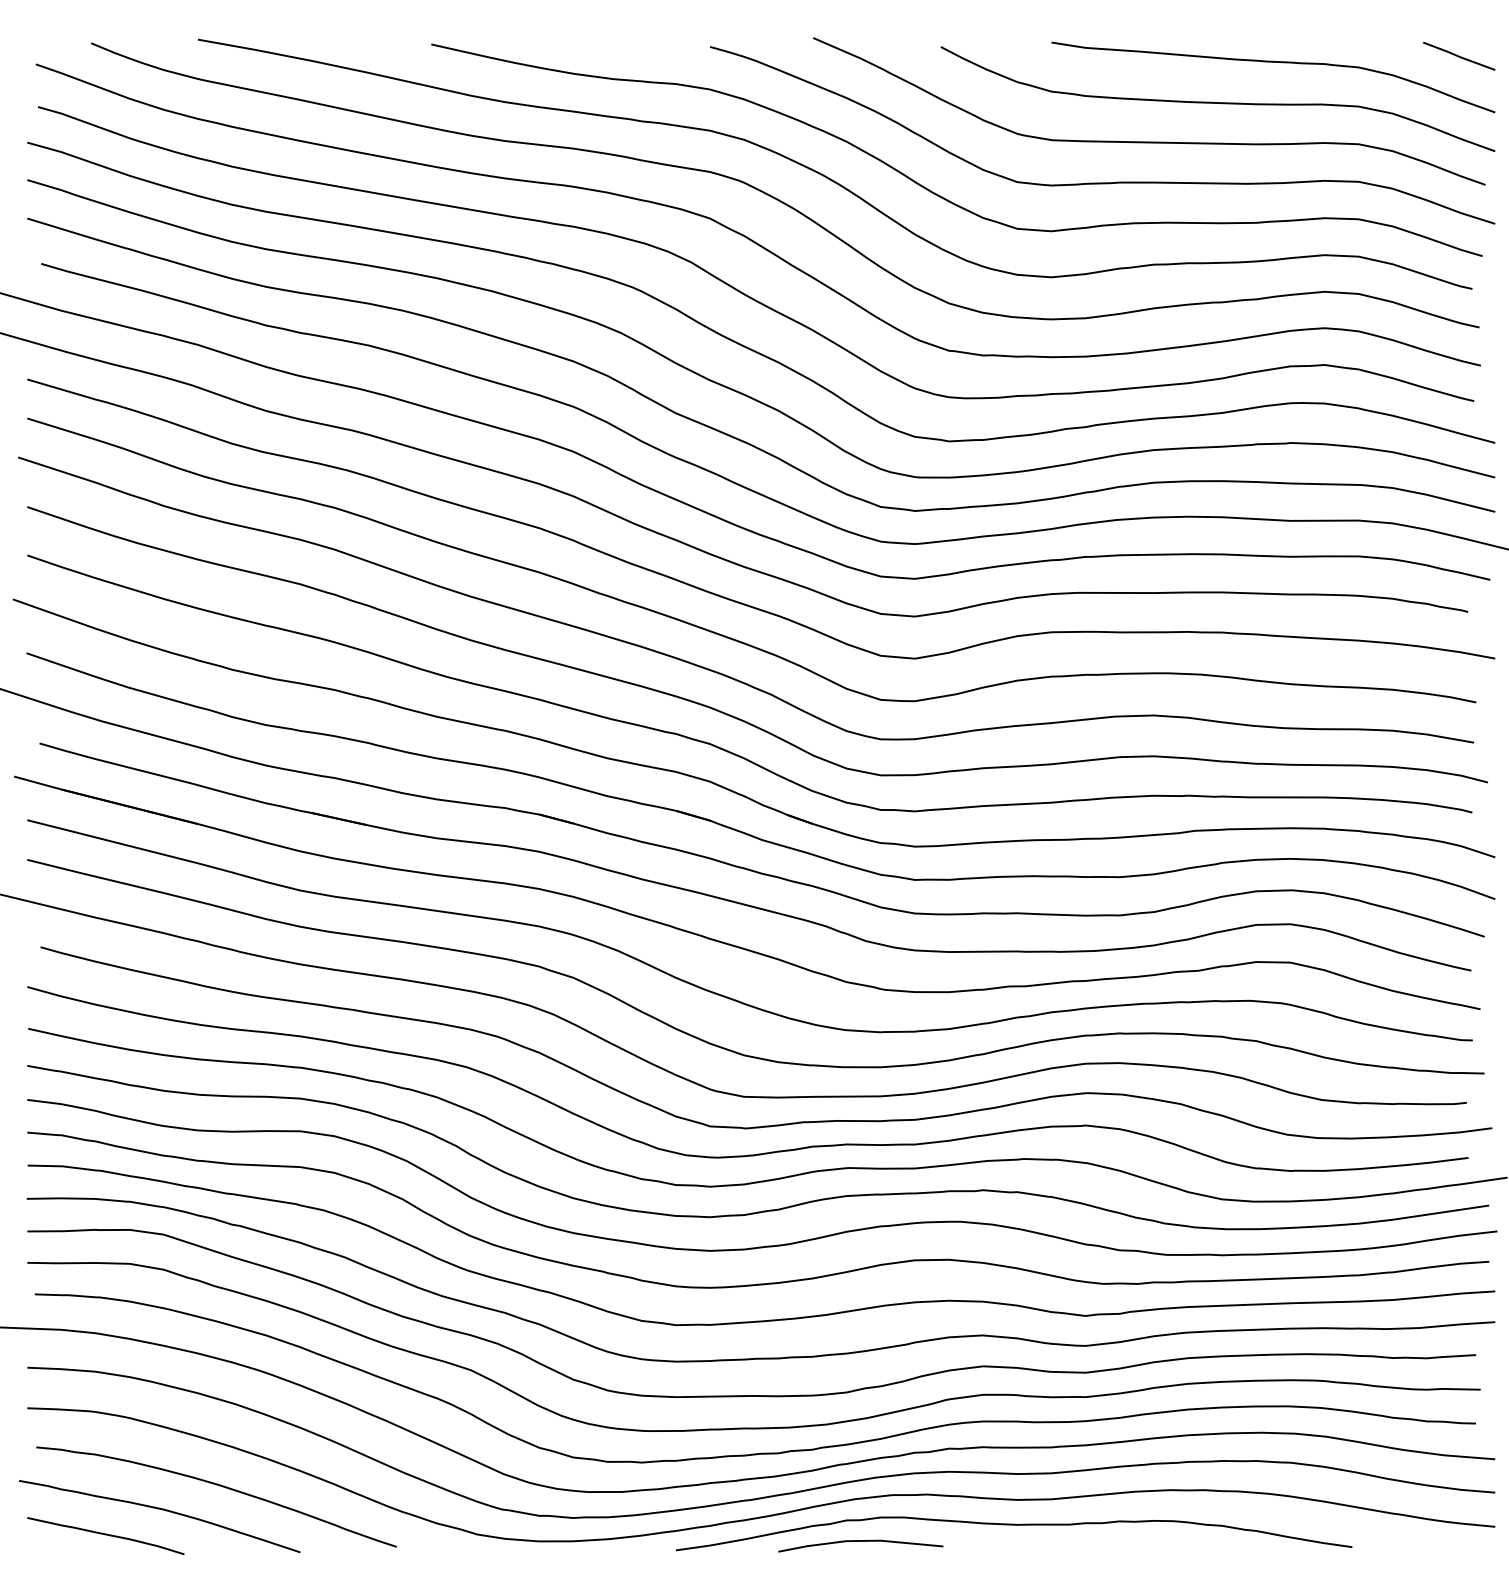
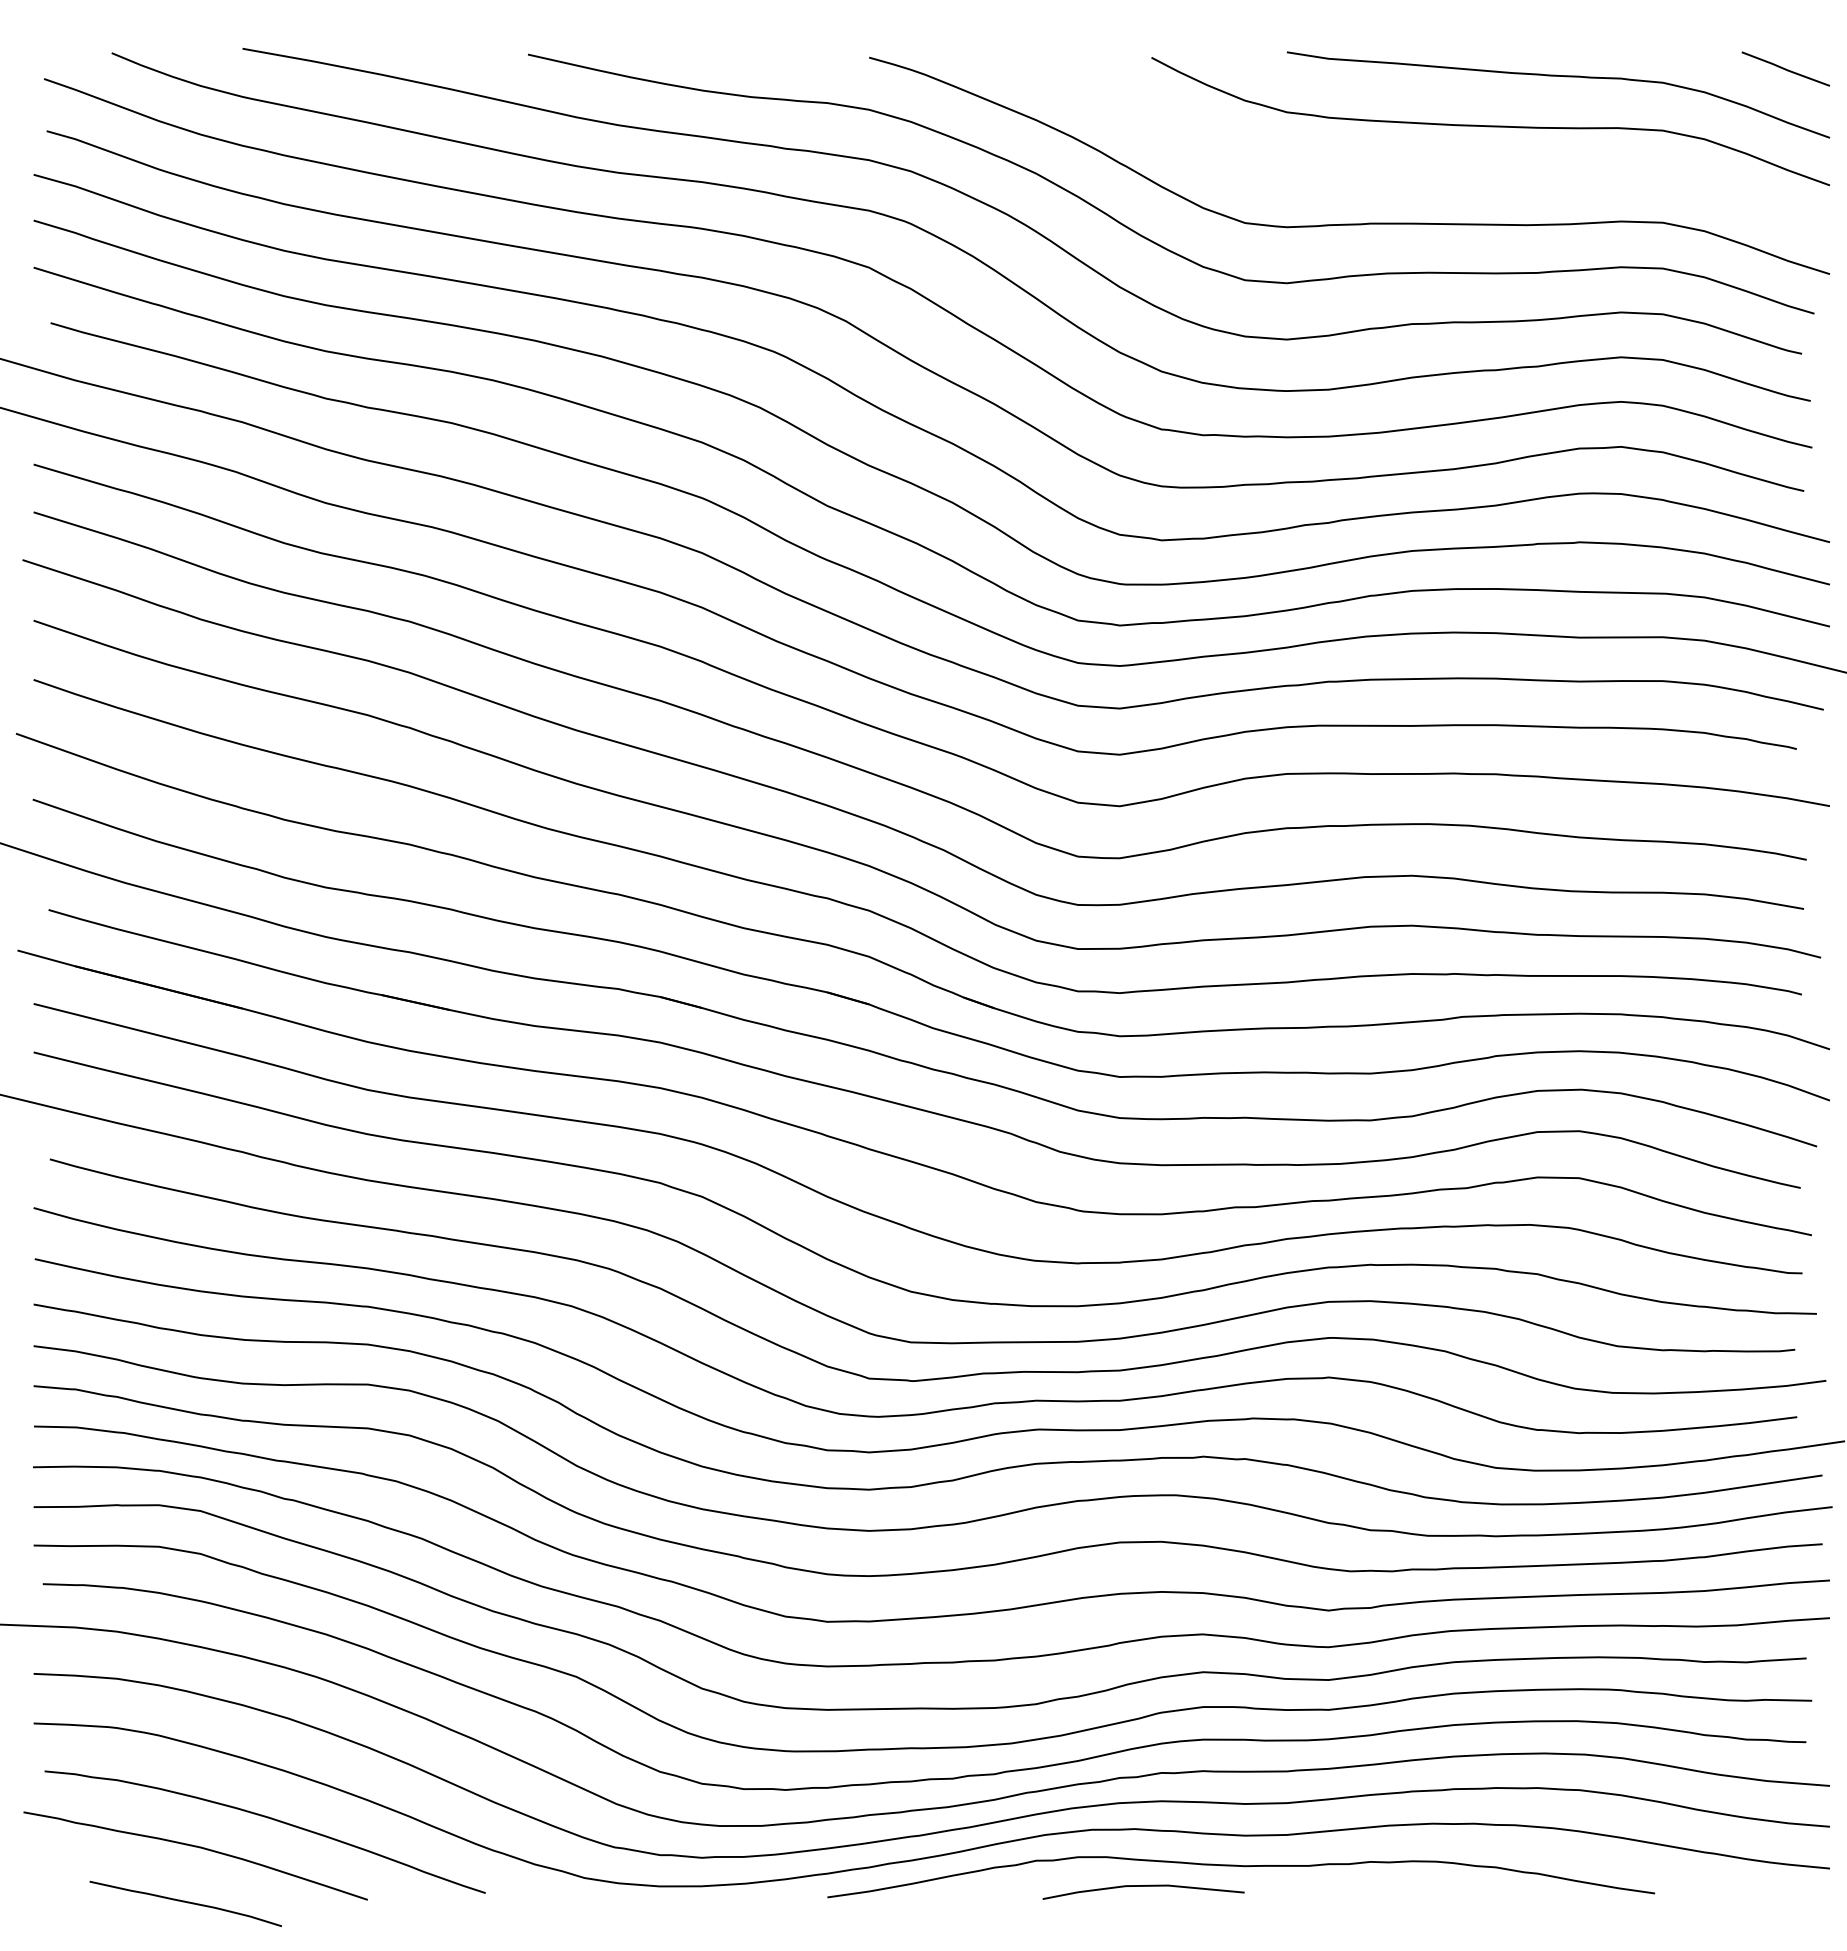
curve: (1149, 141) -> (1406, 173), removed
curve: (105, 1534) -> (185, 1902), moved
line: (860, 1541) -> (1143, 1886), moved

